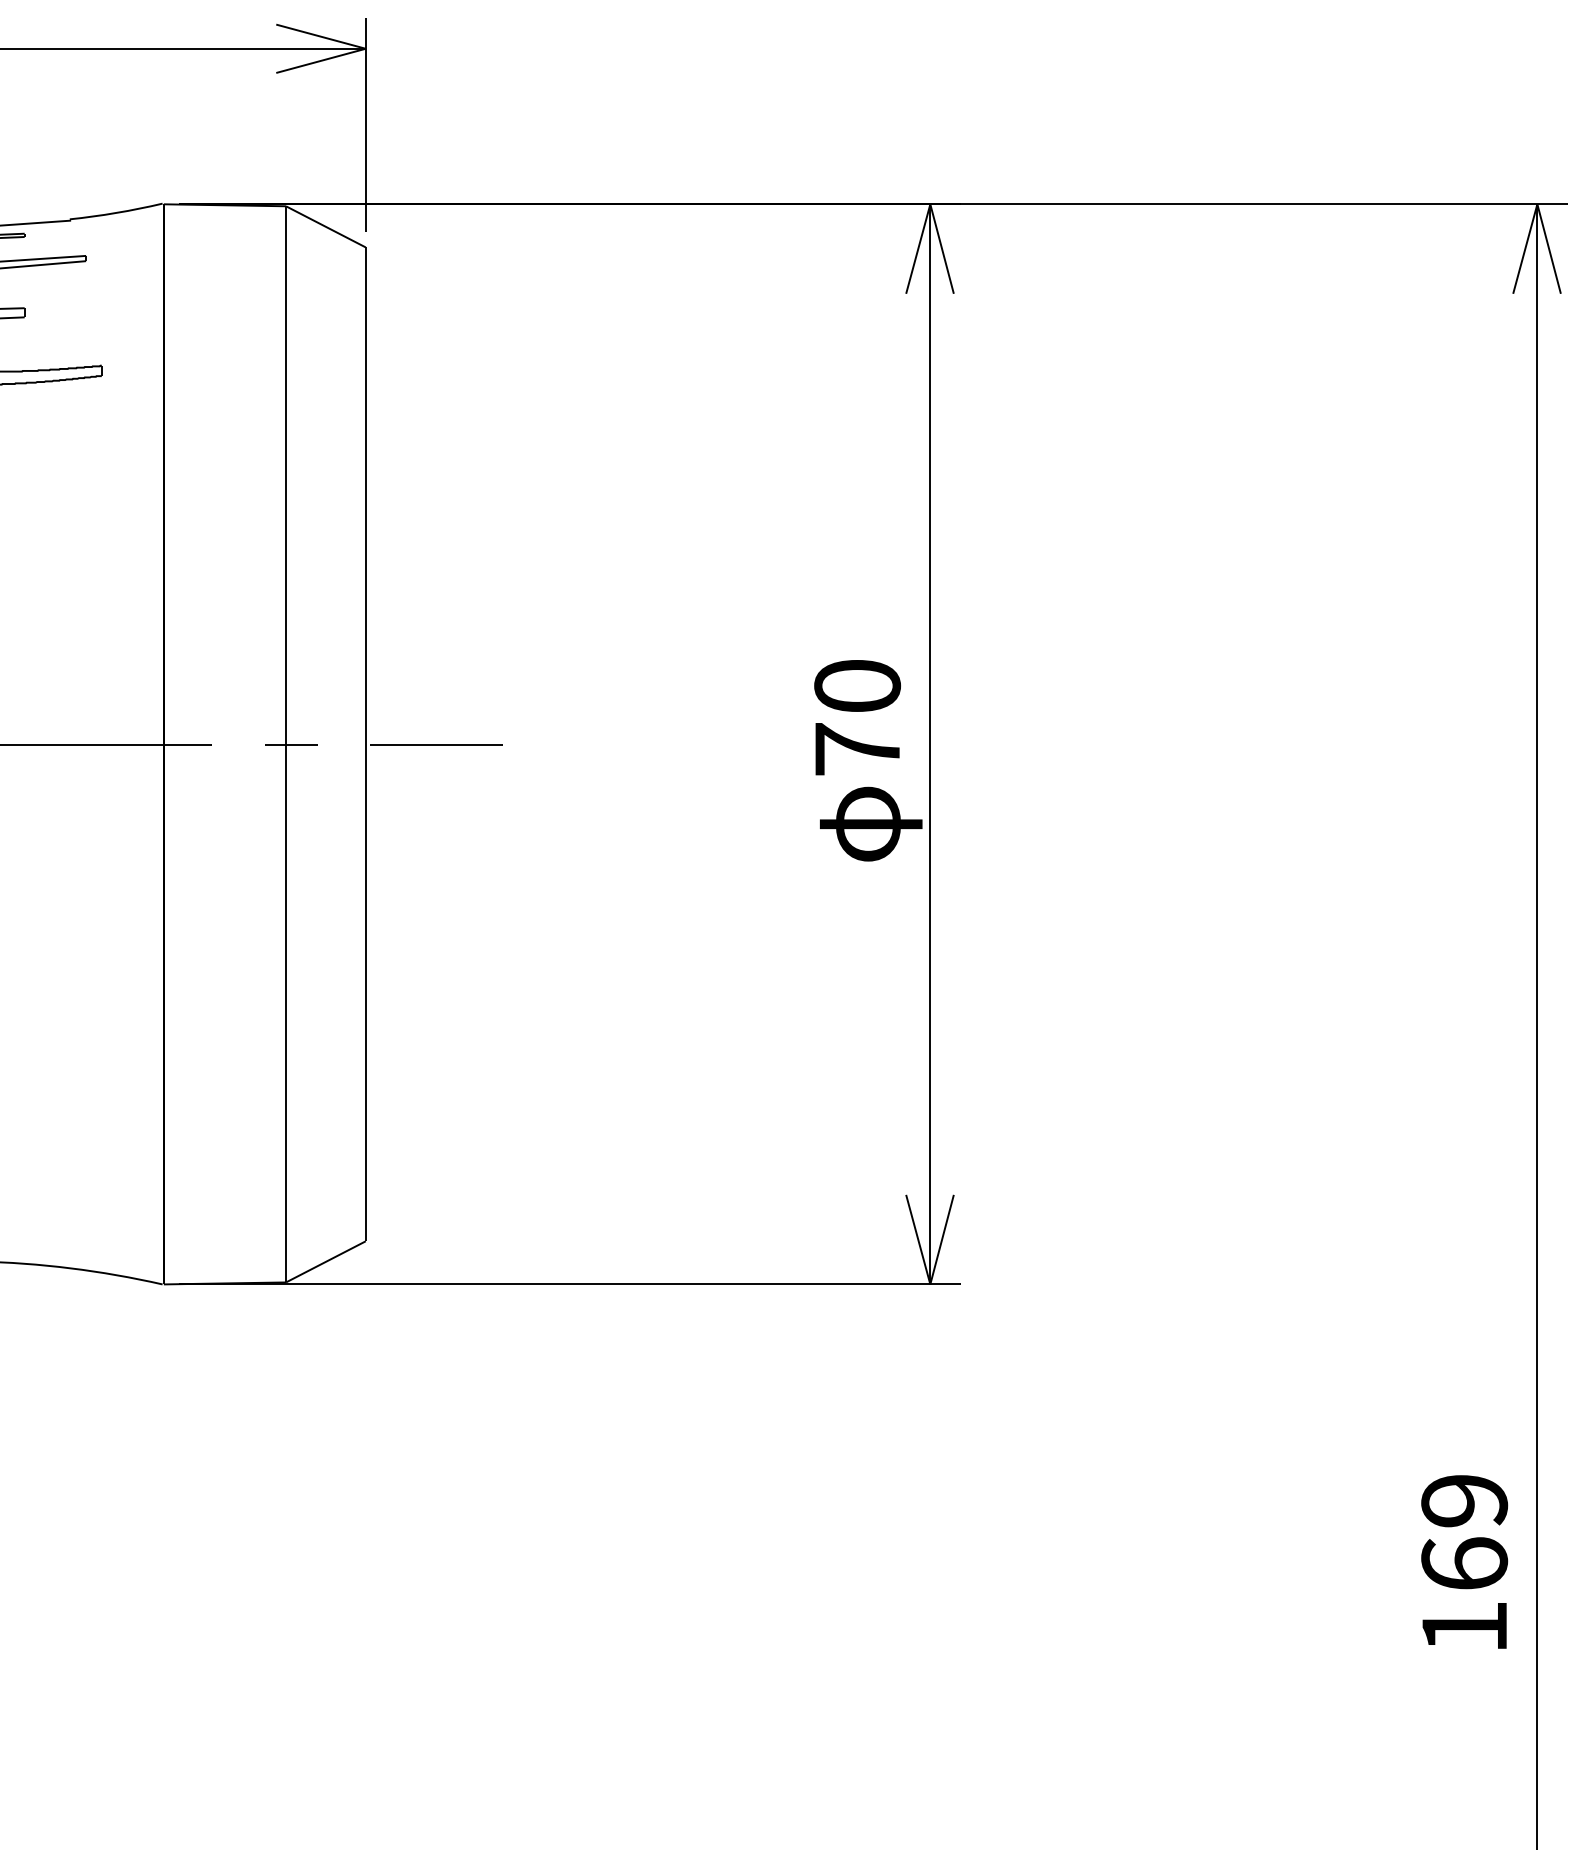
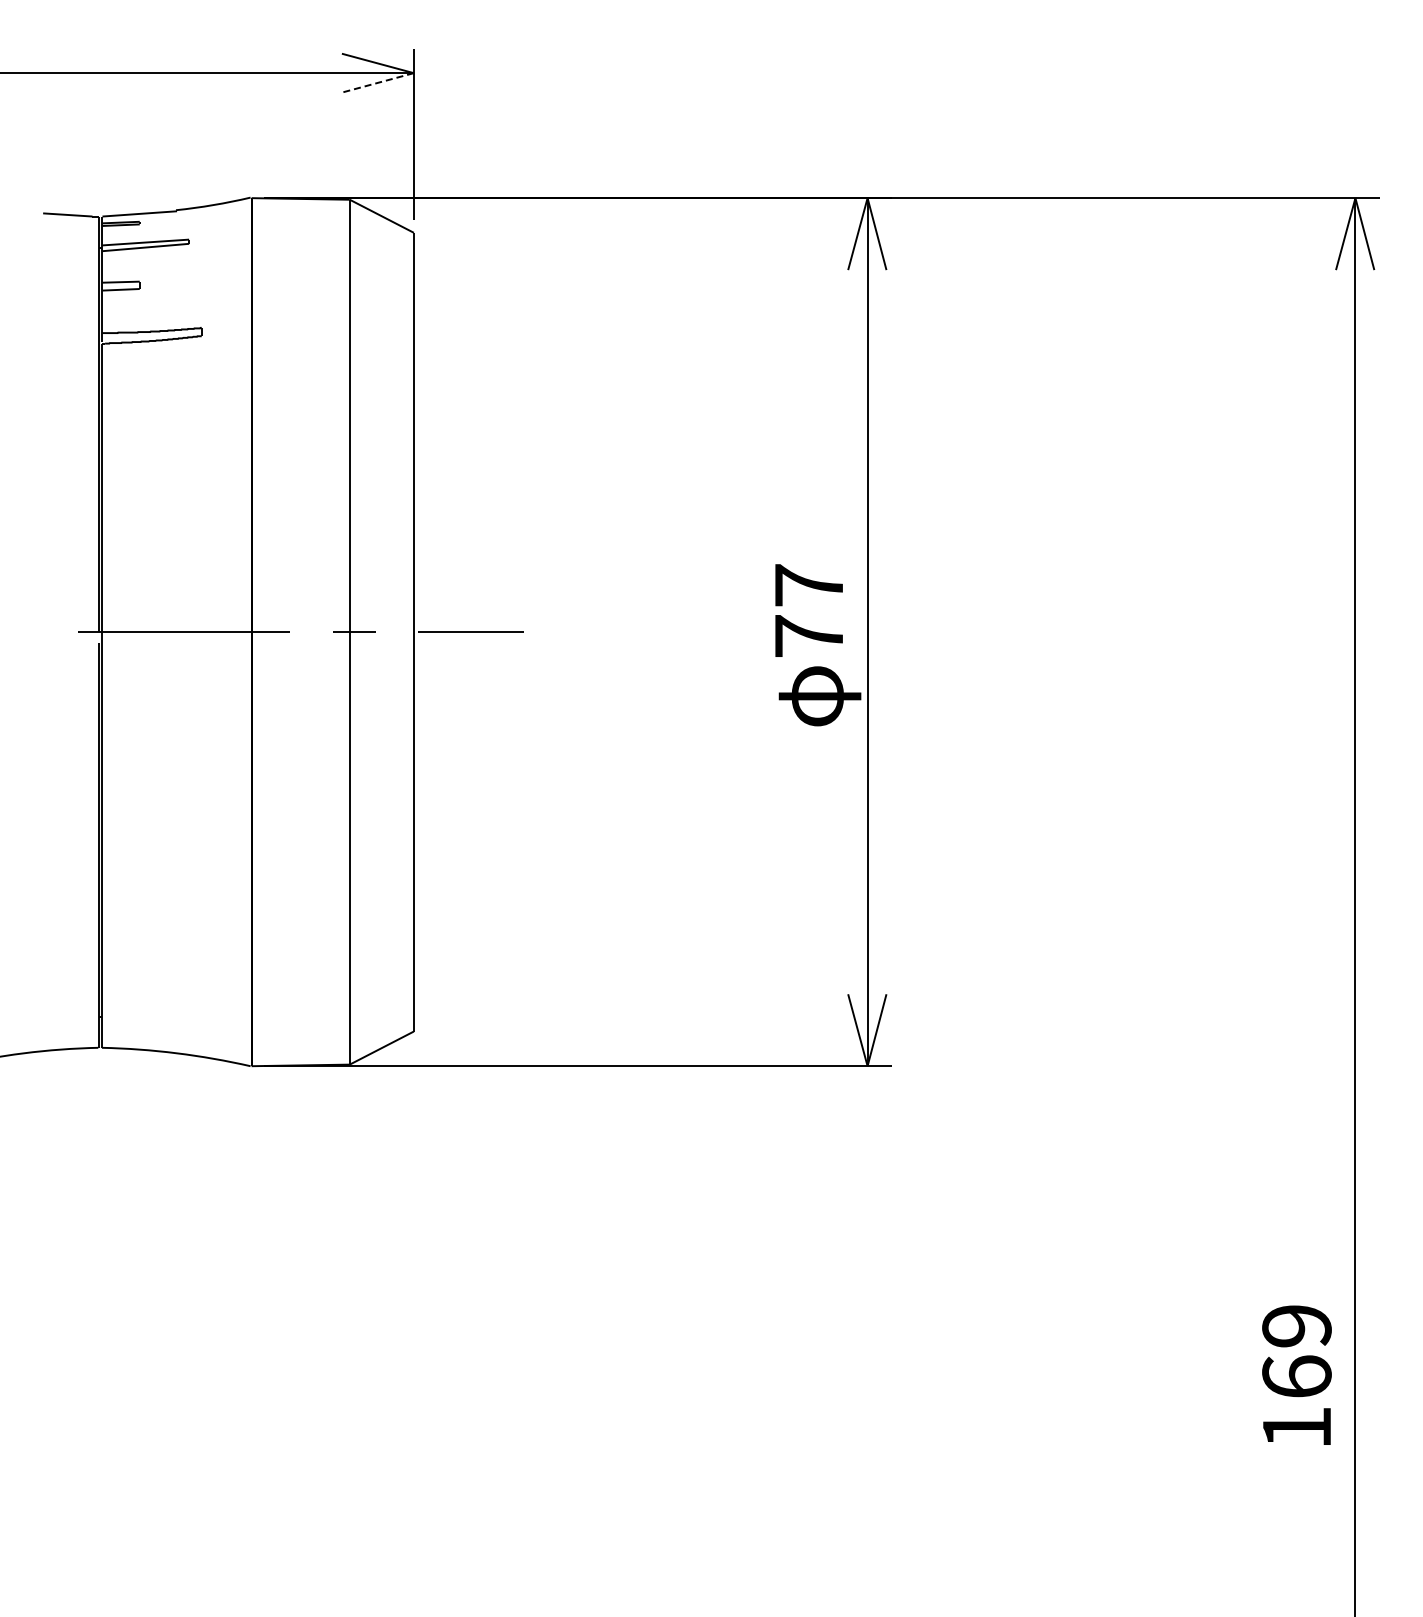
line: (320, 61) -> (377, 83), solid -> dashed
text: (856, 686) -> (808, 585), 70 -> 77
text: (1464, 1561) -> (1296, 1374), moved

